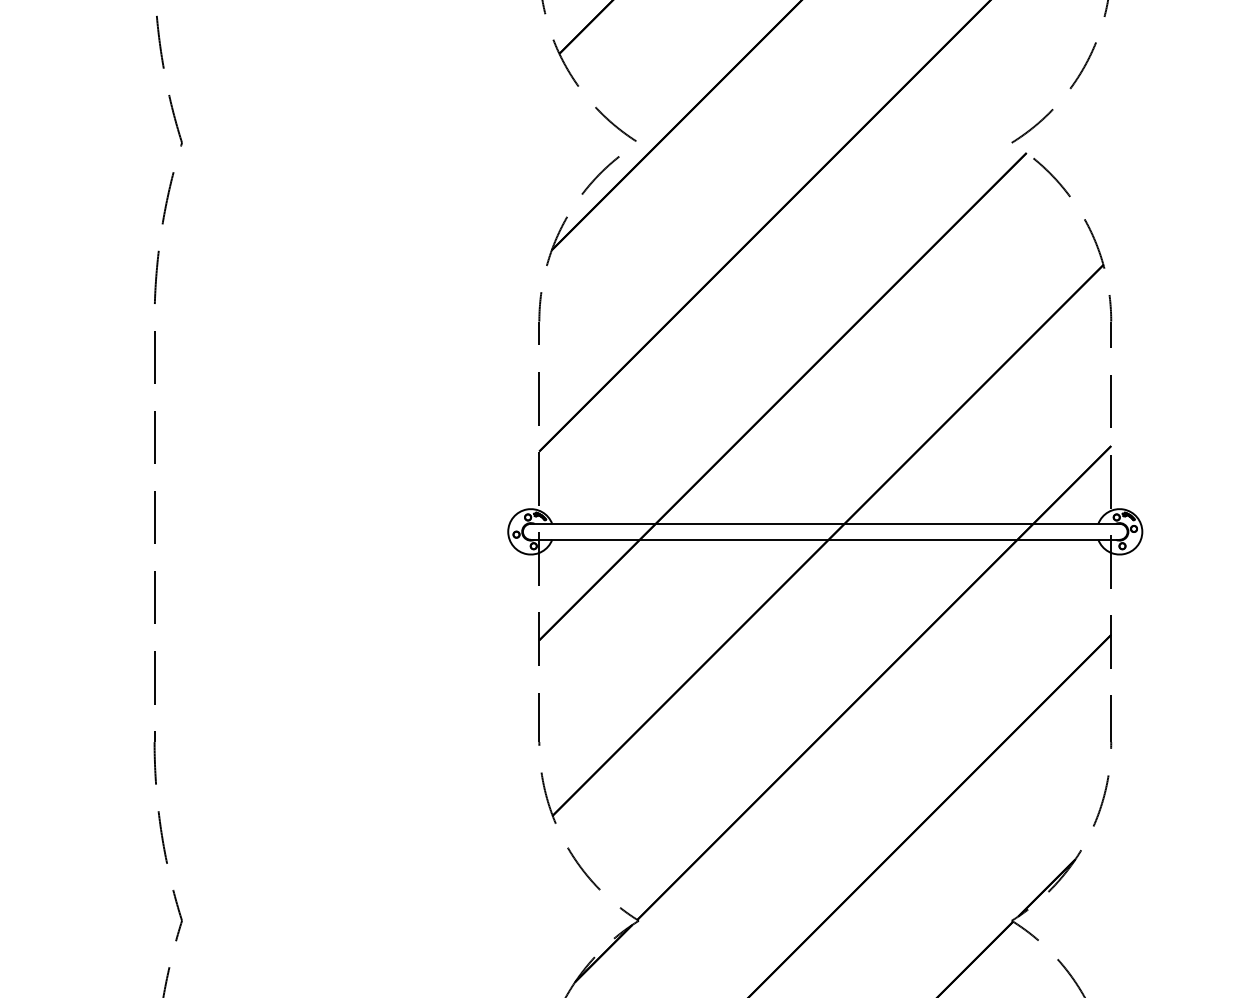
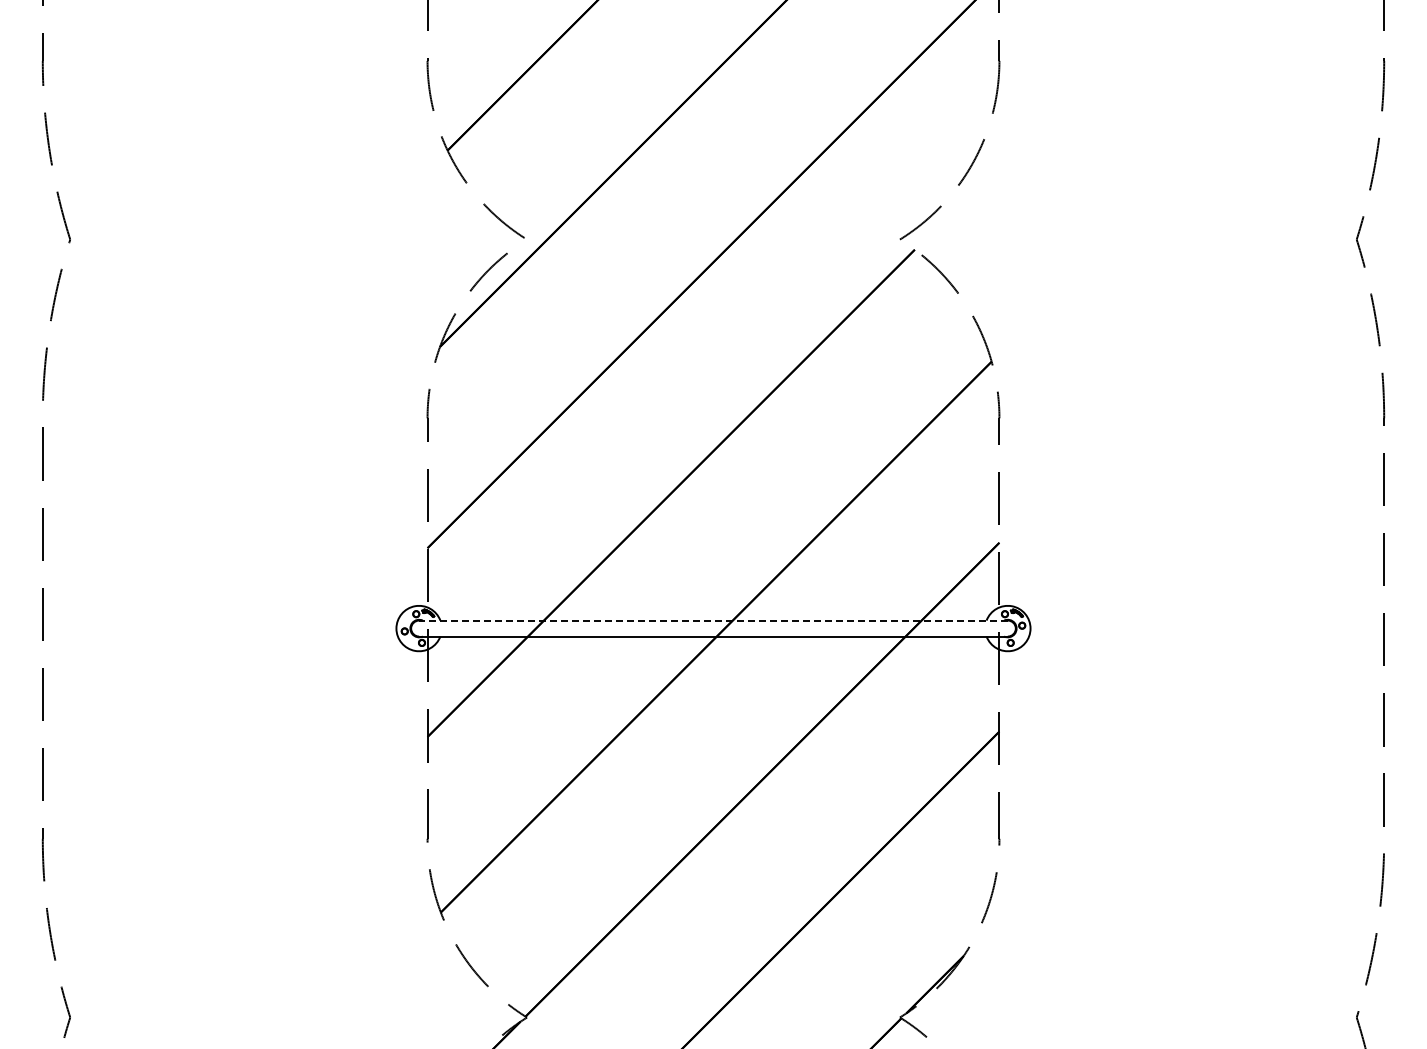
line: (825, 523) -> (713, 620), solid -> dashed

